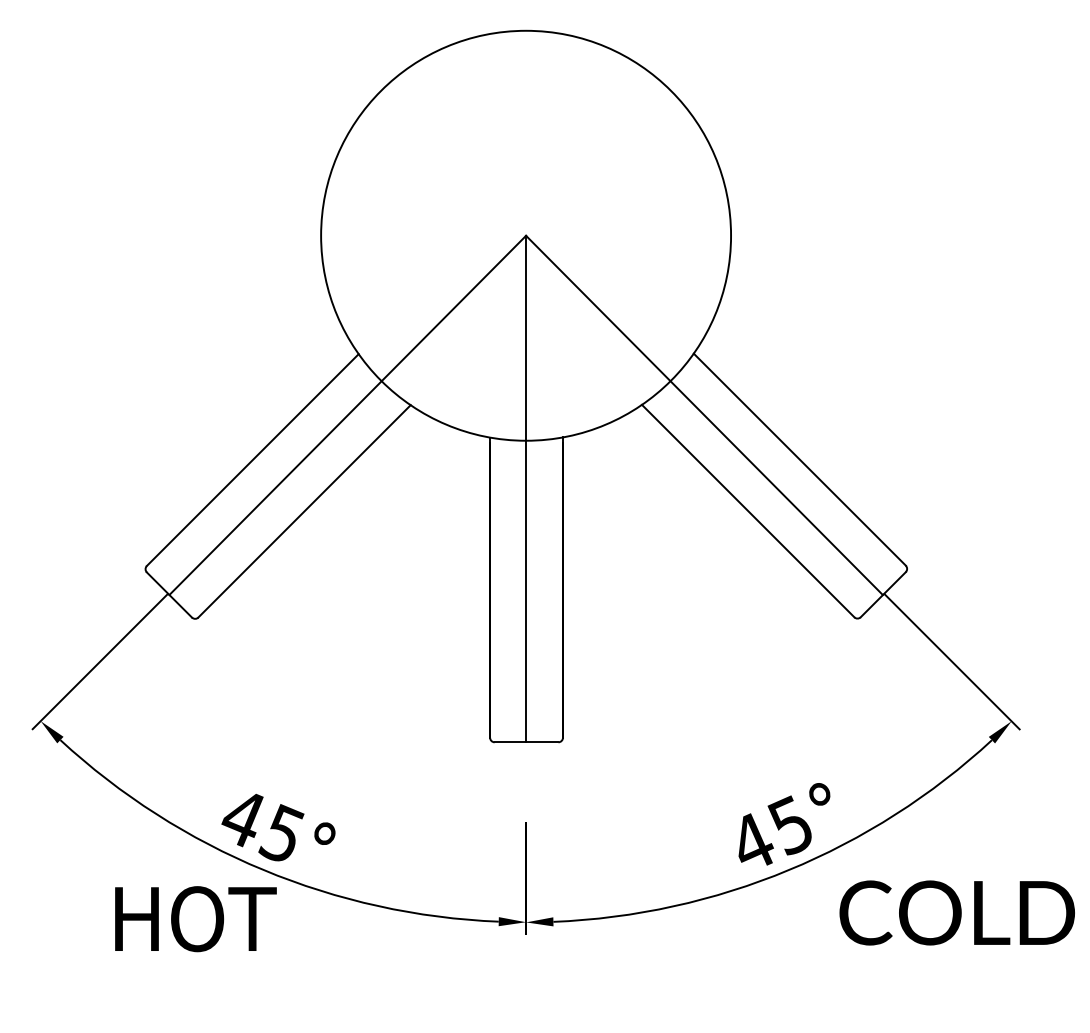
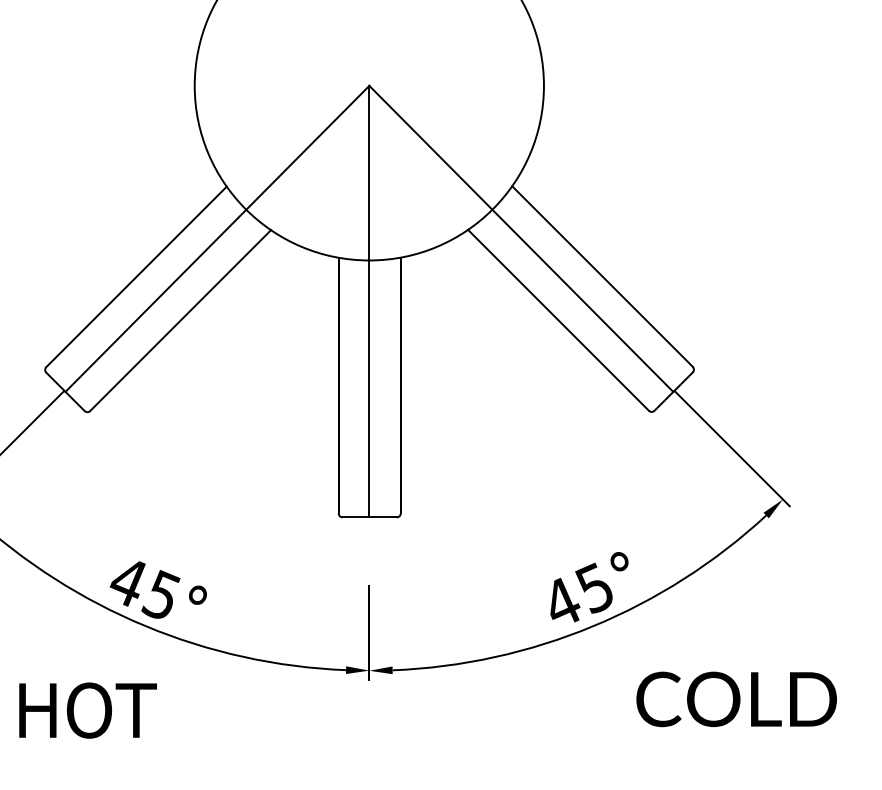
text: (956, 912) -> (736, 698), moved
text: (195, 919) -> (87, 710), moved

